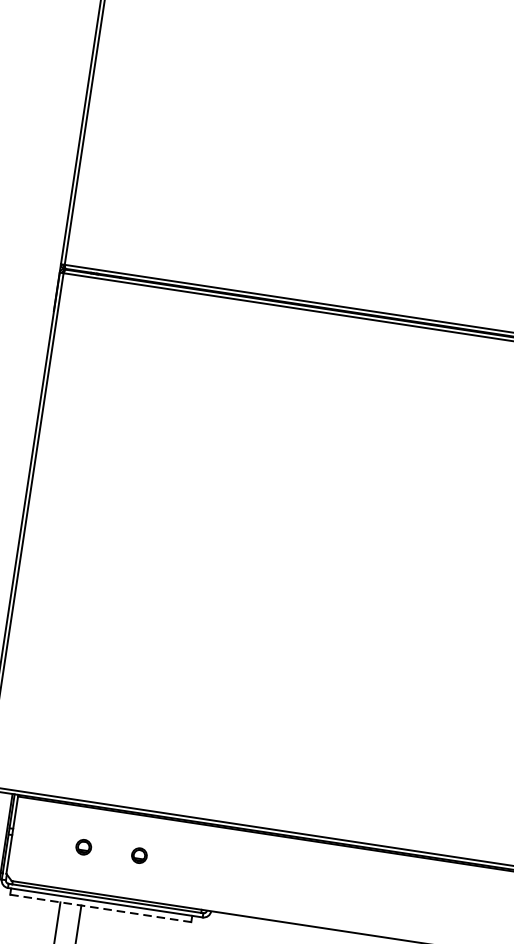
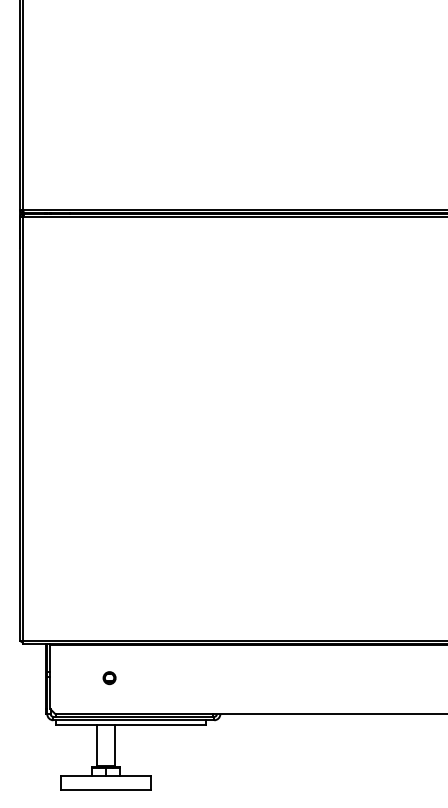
part: (139, 856) -> (155, 678), removed
line: (100, 908) -> (130, 725), dashed -> solid

